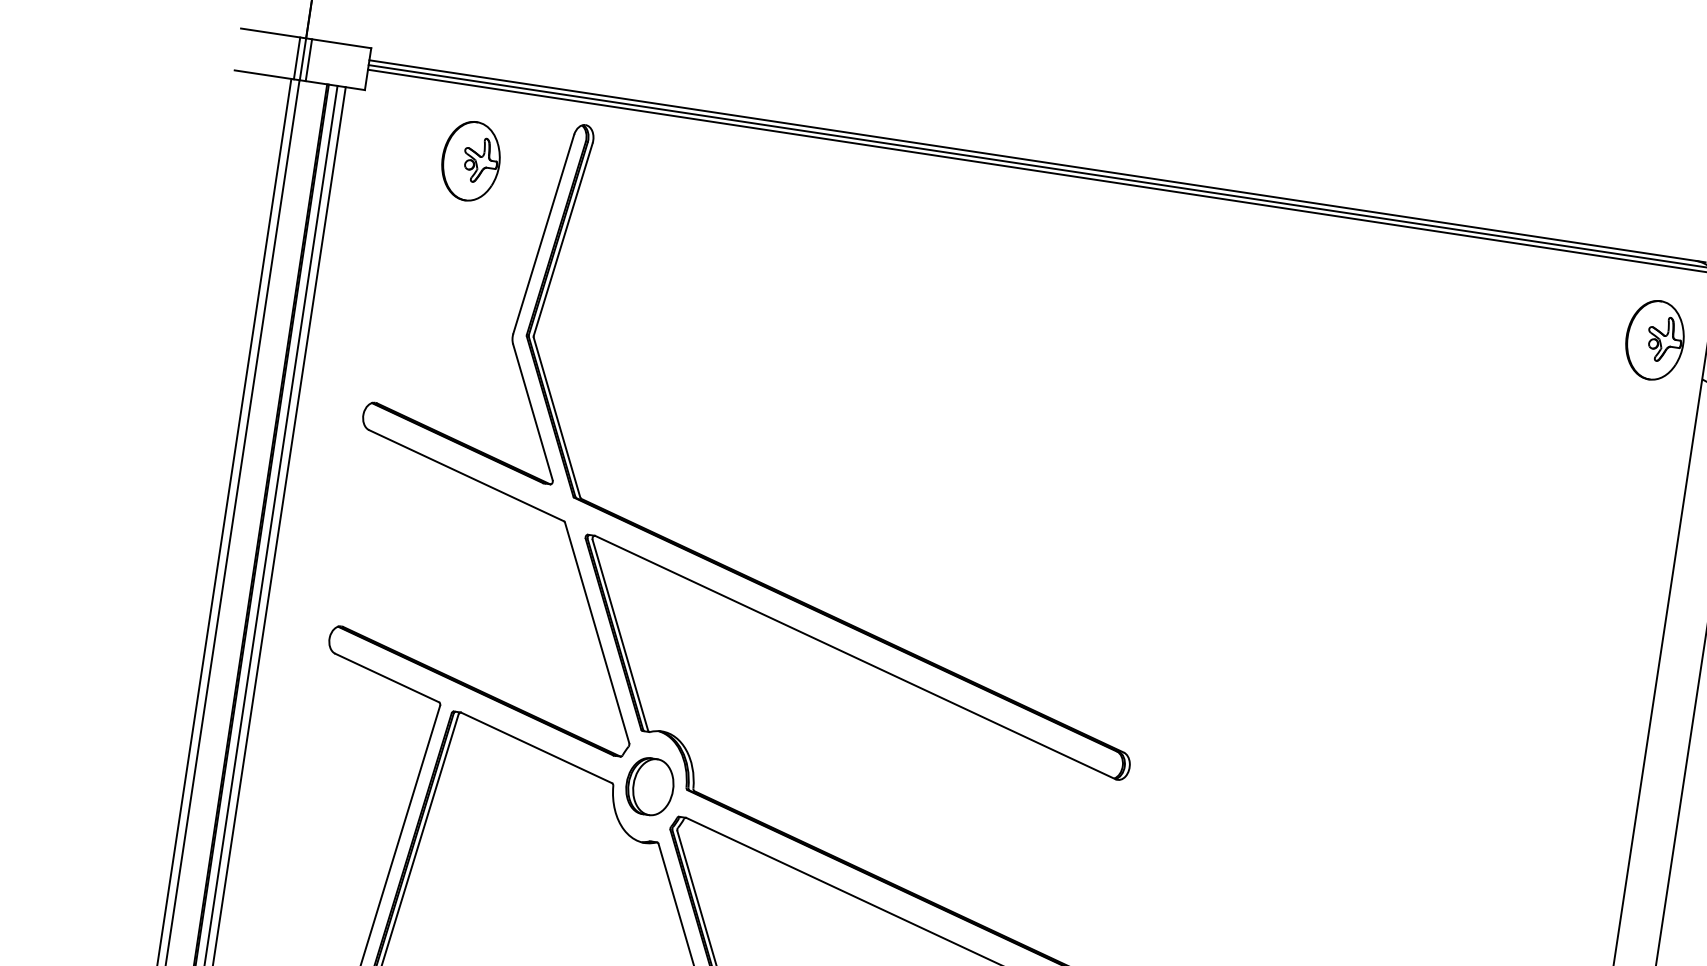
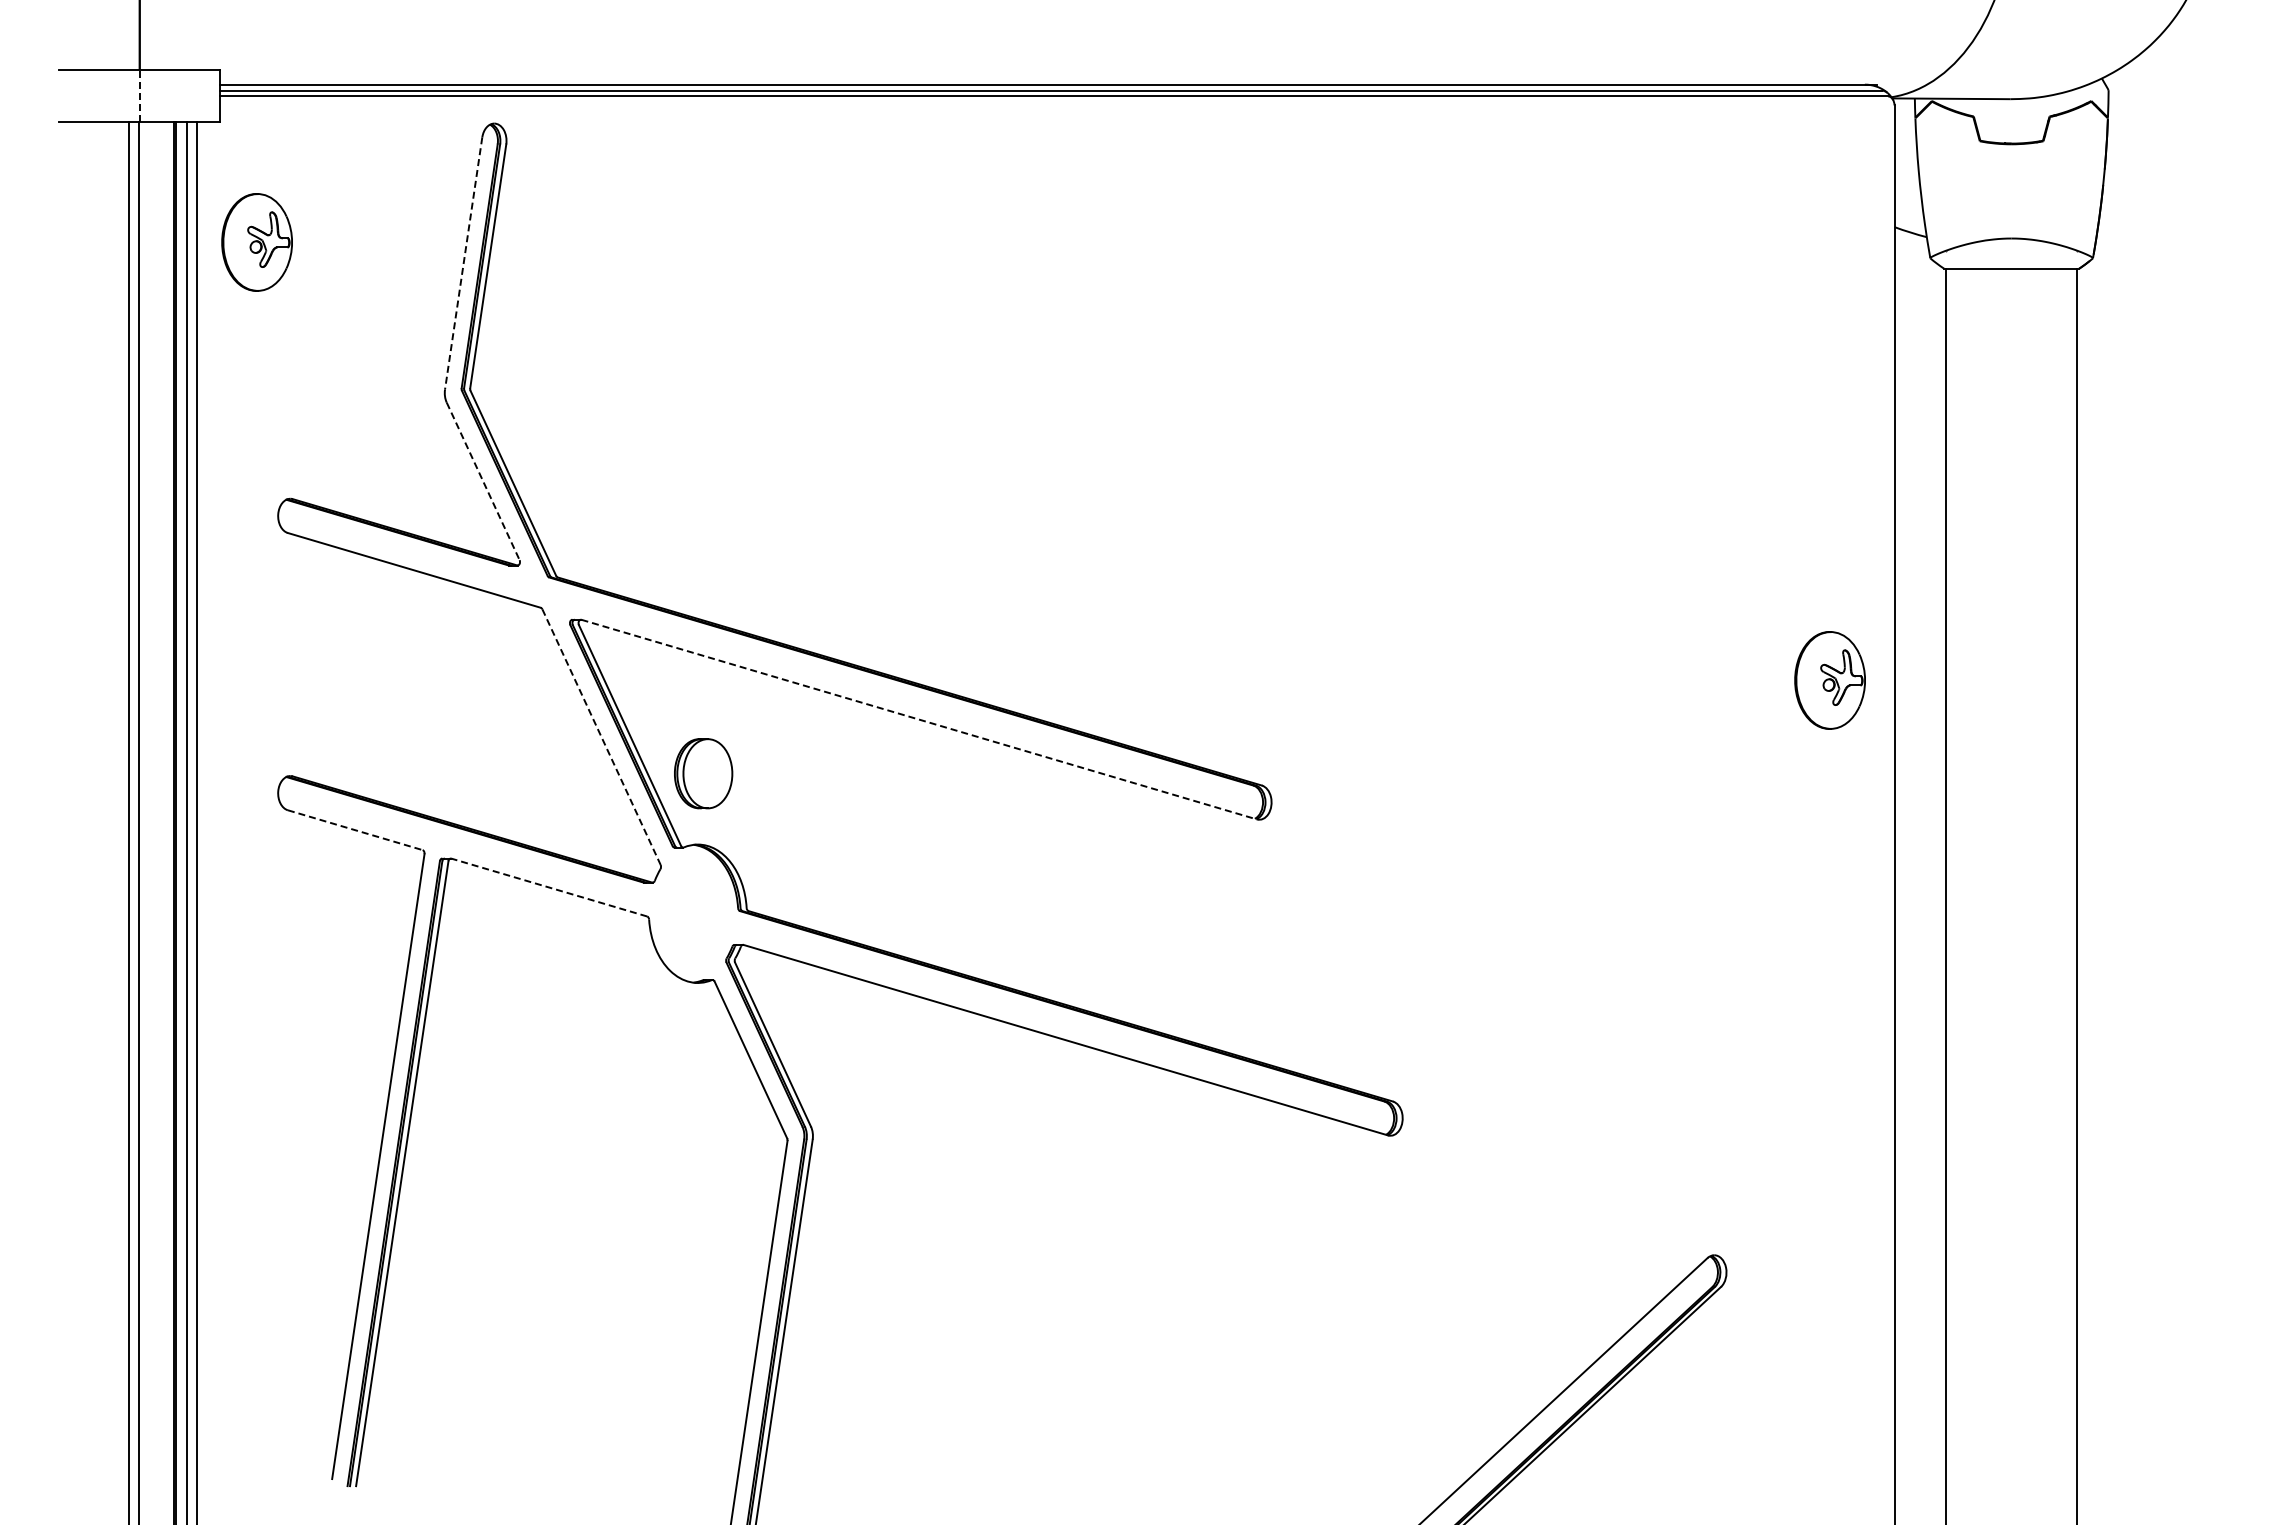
line: (297, 58) -> (132, 95), removed
line: (302, 59) -> (139, 95), solid -> dashed
line: (309, 60) -> (147, 95), removed
part: (470, 161) -> (256, 242), moved
line: (543, 234) -> (463, 263), solid -> dashed
part: (1654, 340) -> (1829, 680), moved
line: (533, 412) -> (483, 481), solid -> dashed
line: (597, 633) -> (601, 737), solid -> dashed
line: (855, 657) -> (919, 719), solid -> dashed
line: (387, 678) -> (355, 830), solid -> dashed
line: (536, 747) -> (548, 887), solid -> dashed
part: (649, 786) -> (703, 773), moved

